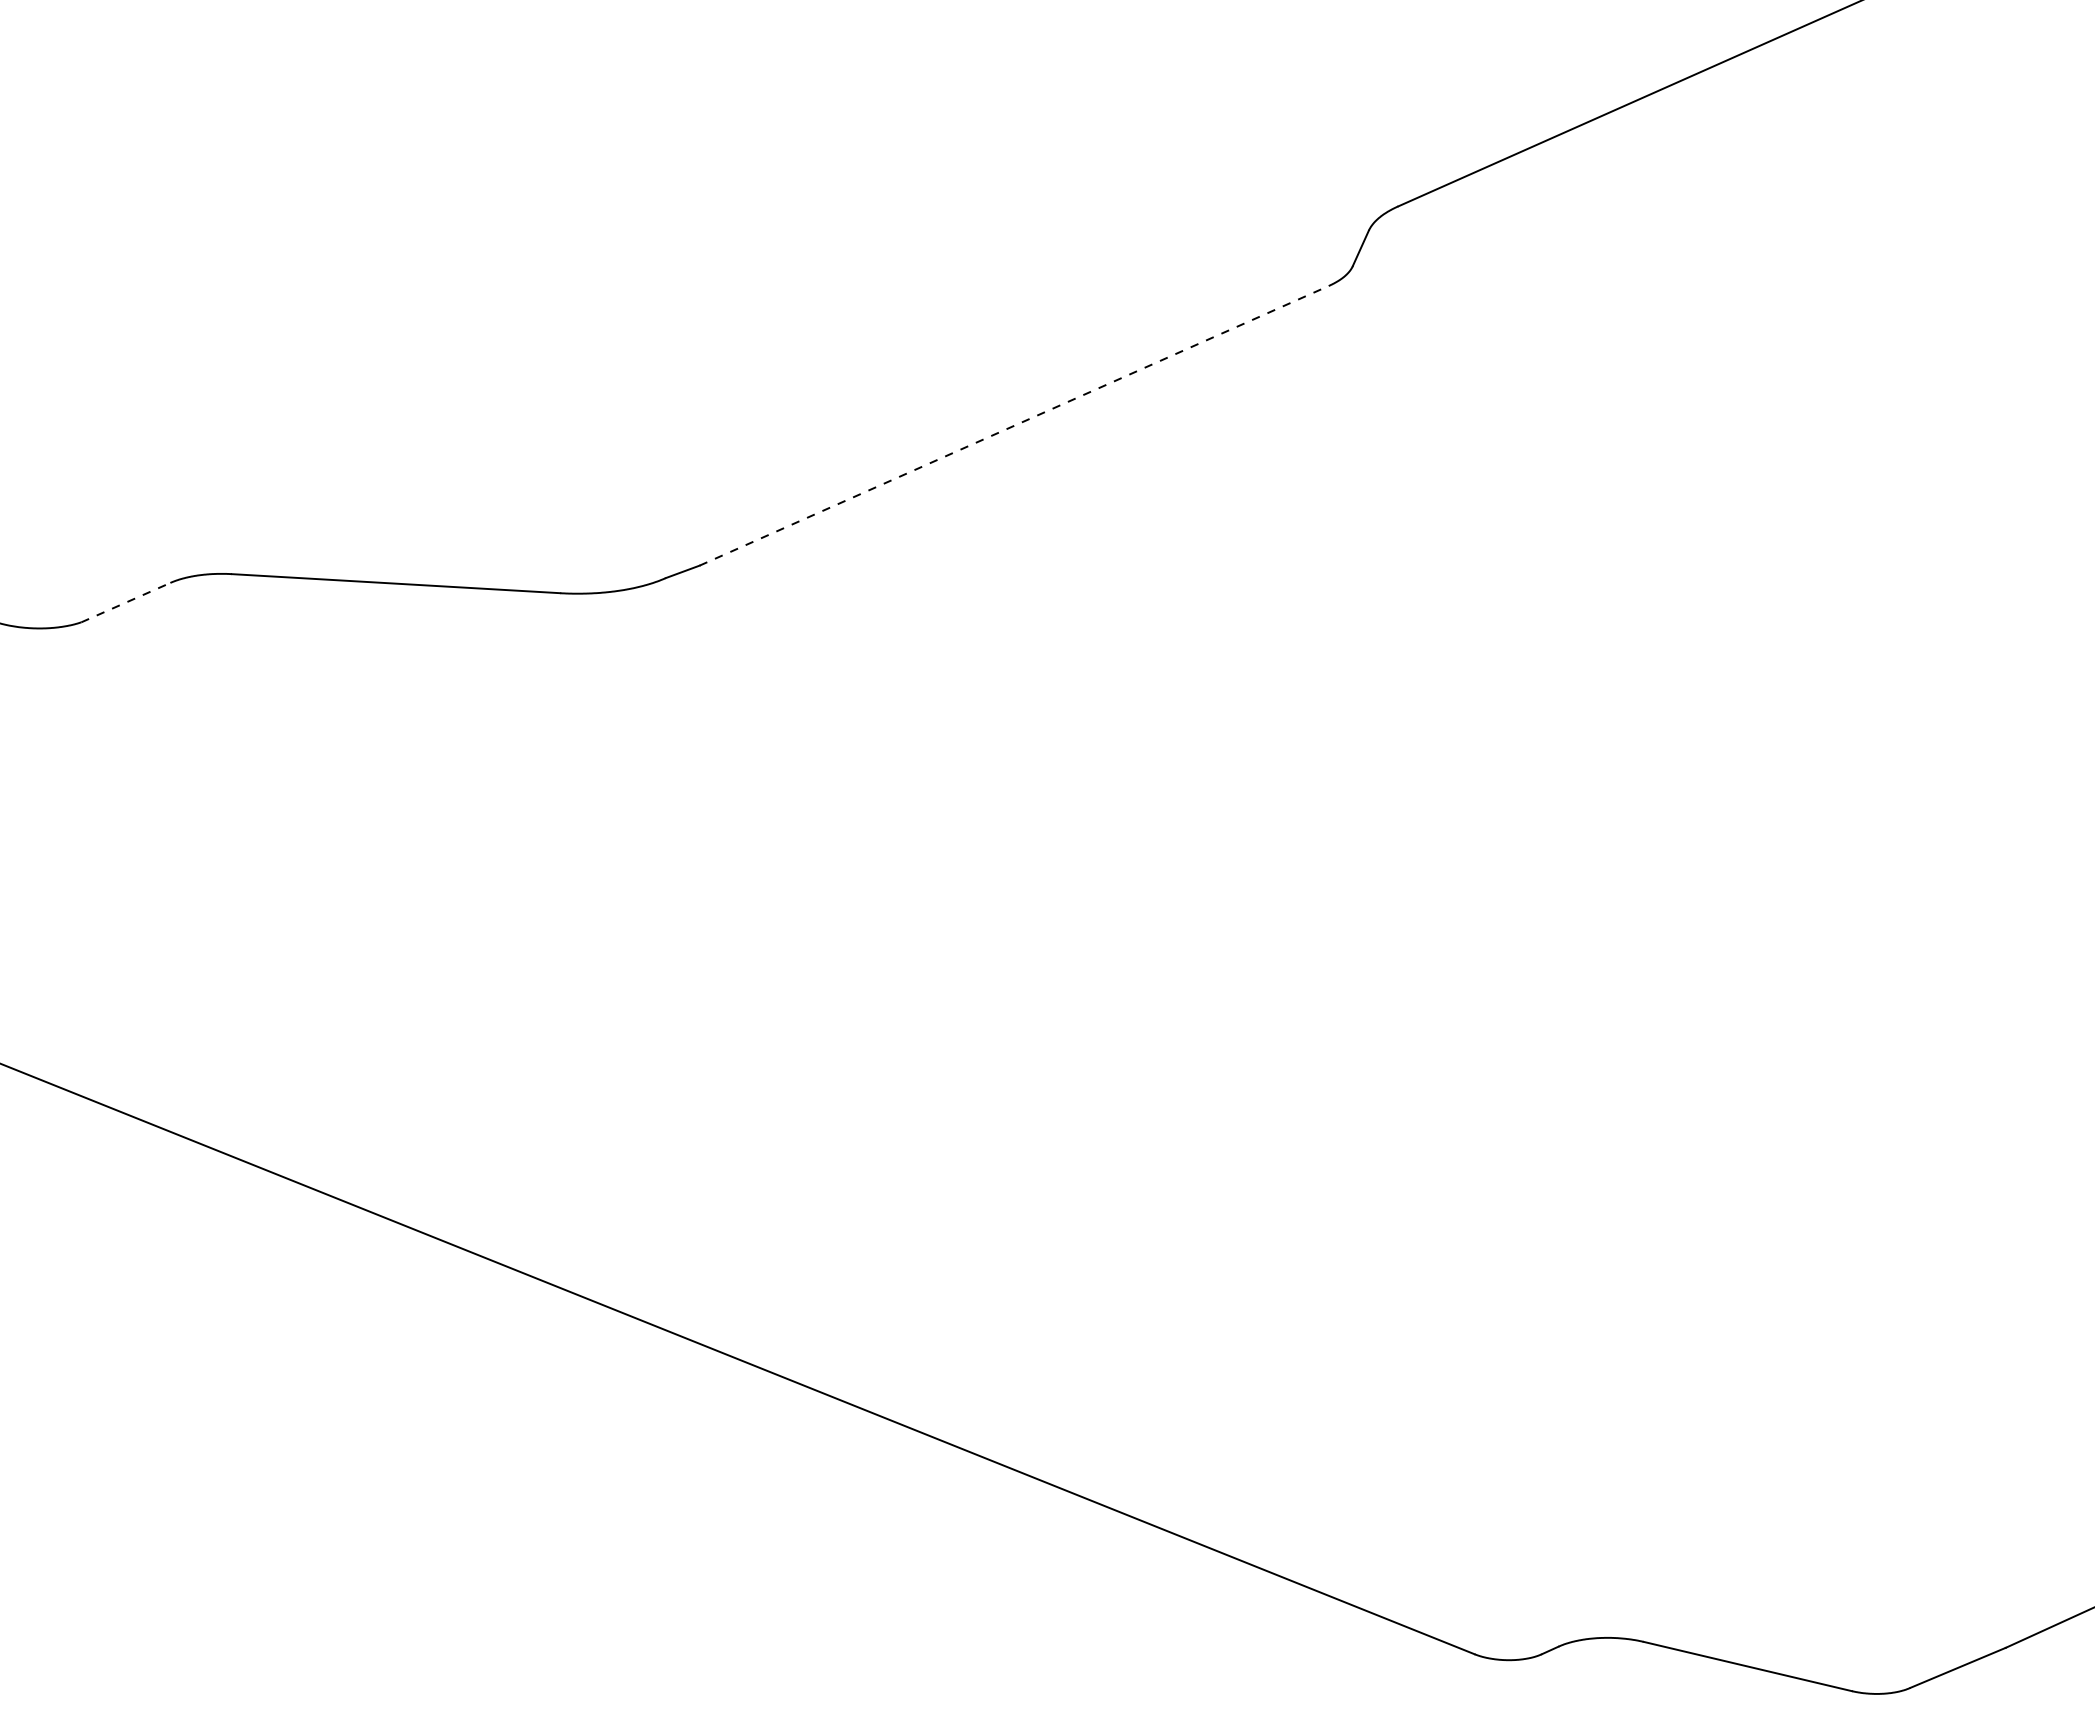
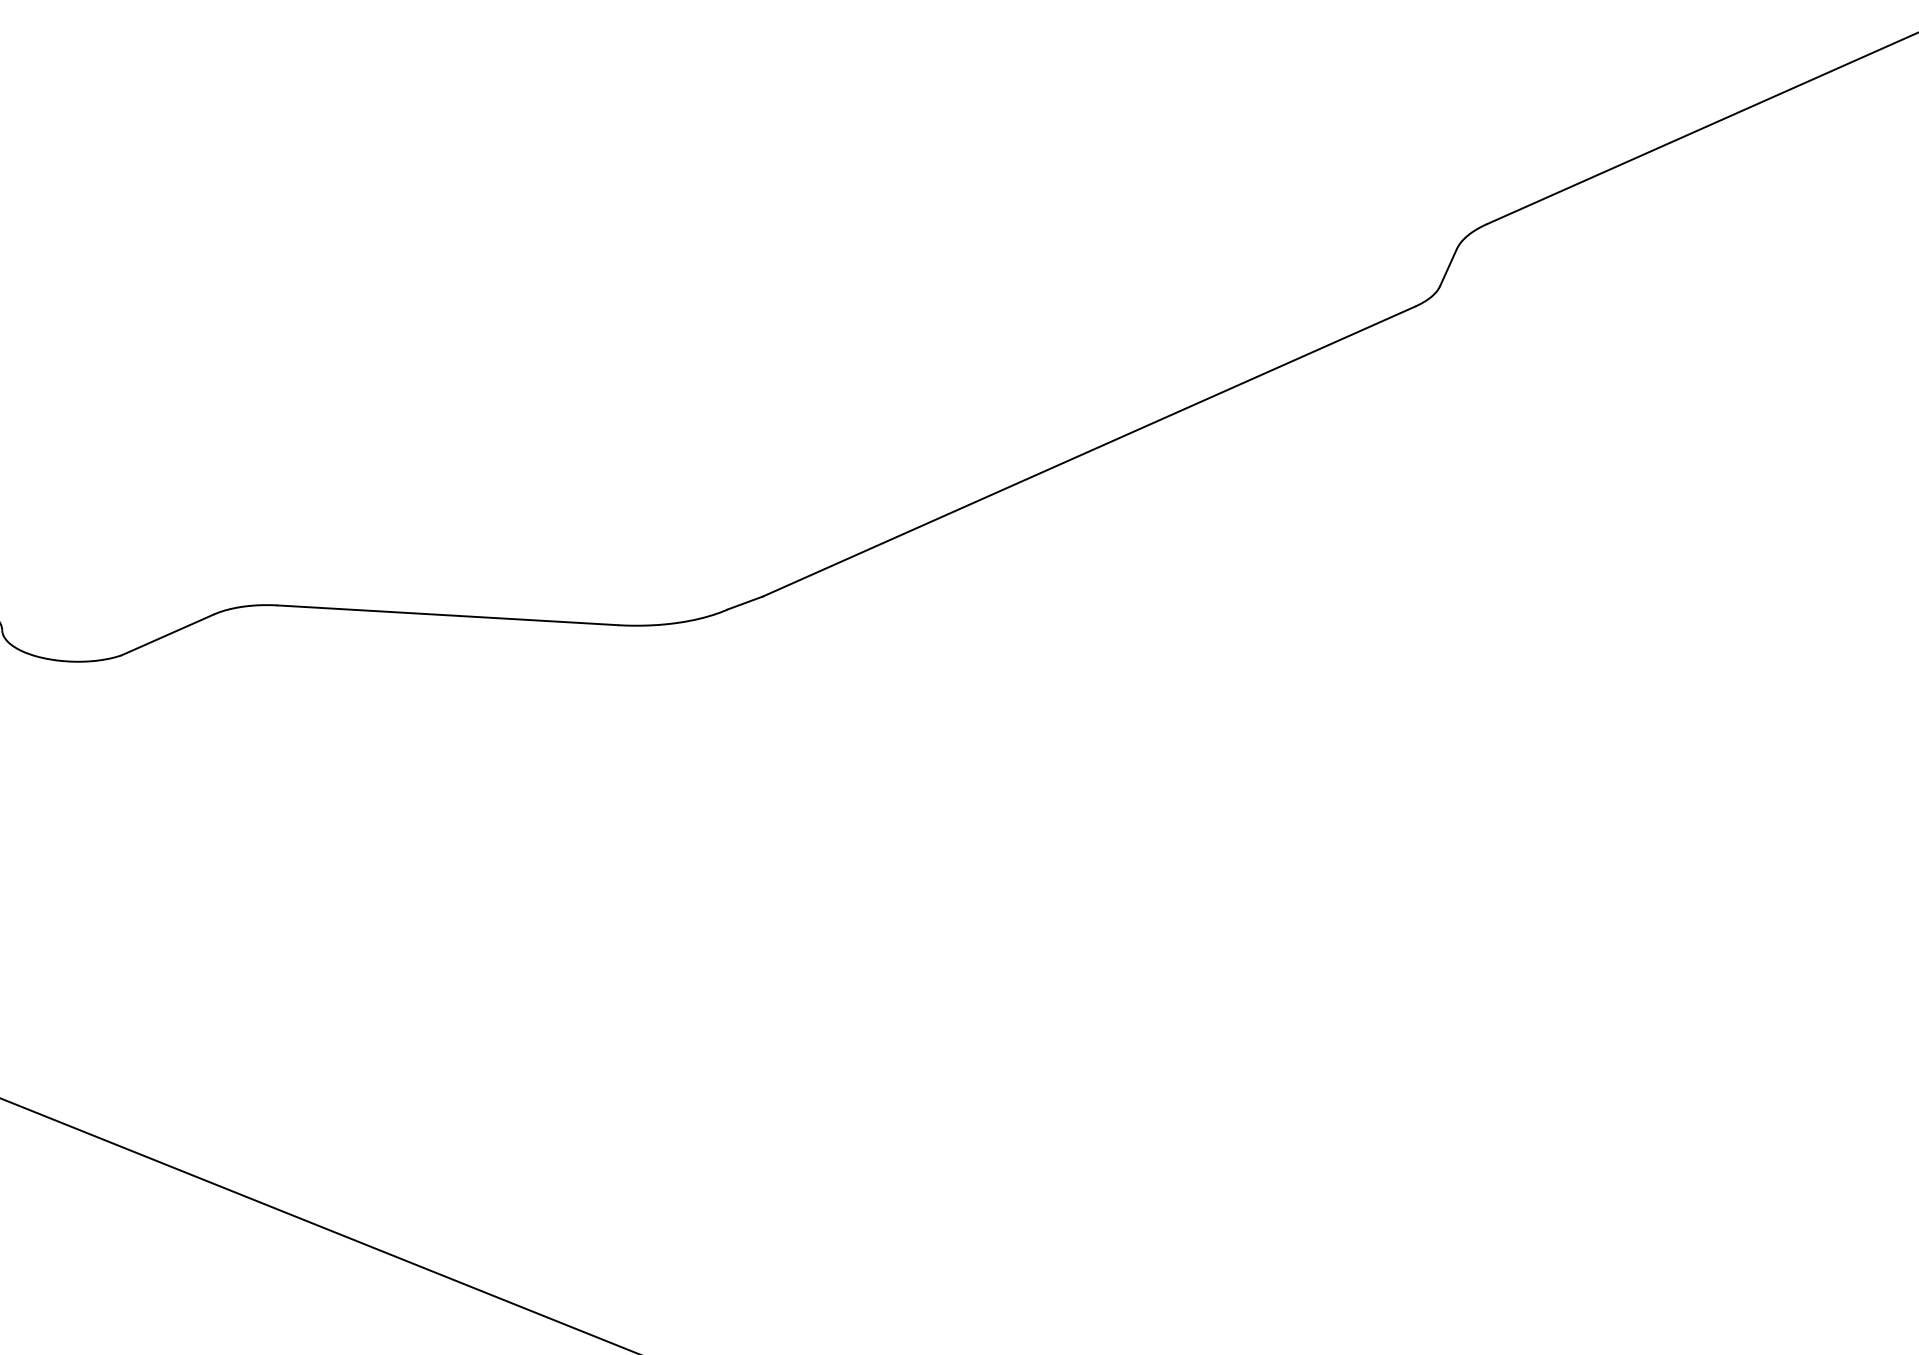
line: (1014, 425) -> (1089, 451), dashed -> solid
line: (125, 602) -> (167, 634), dashed -> solid

